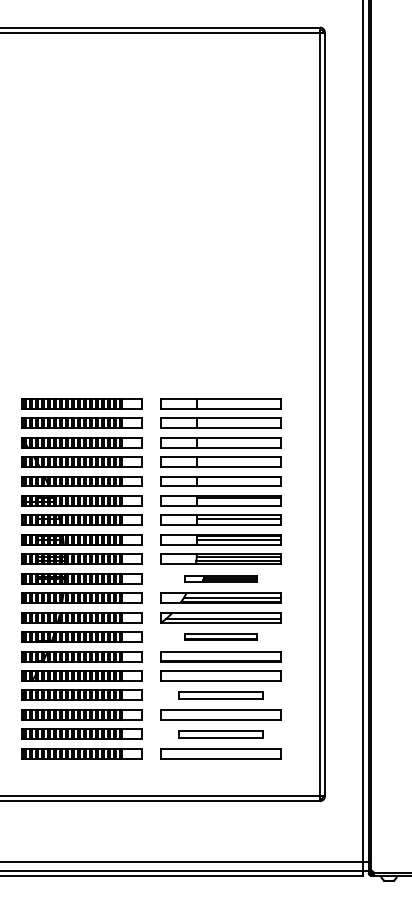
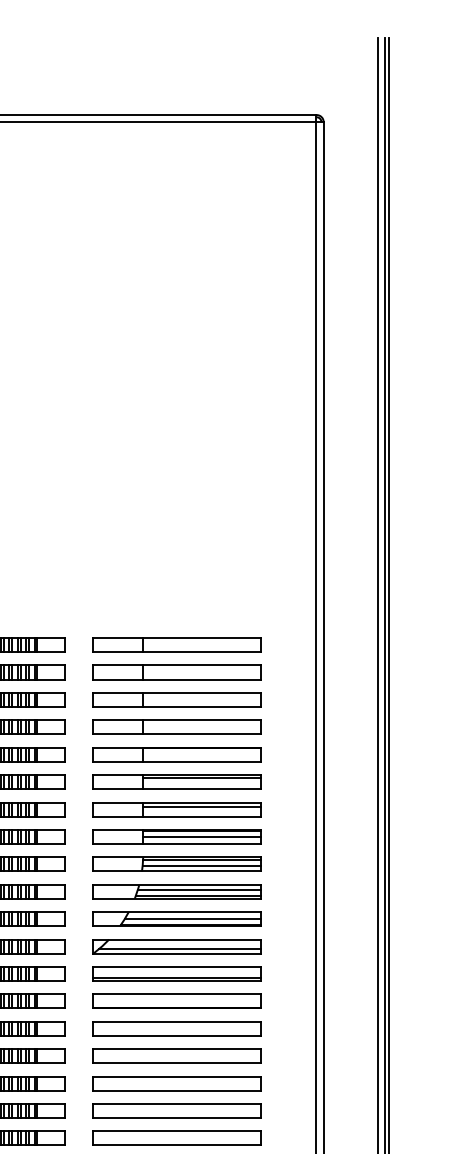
part: (220, 578) -> (176, 891), size x1.67
part: (220, 636) -> (176, 973), size x1.67
part: (220, 694) -> (176, 1054), size x1.43
part: (220, 733) -> (176, 1109), size x1.43

